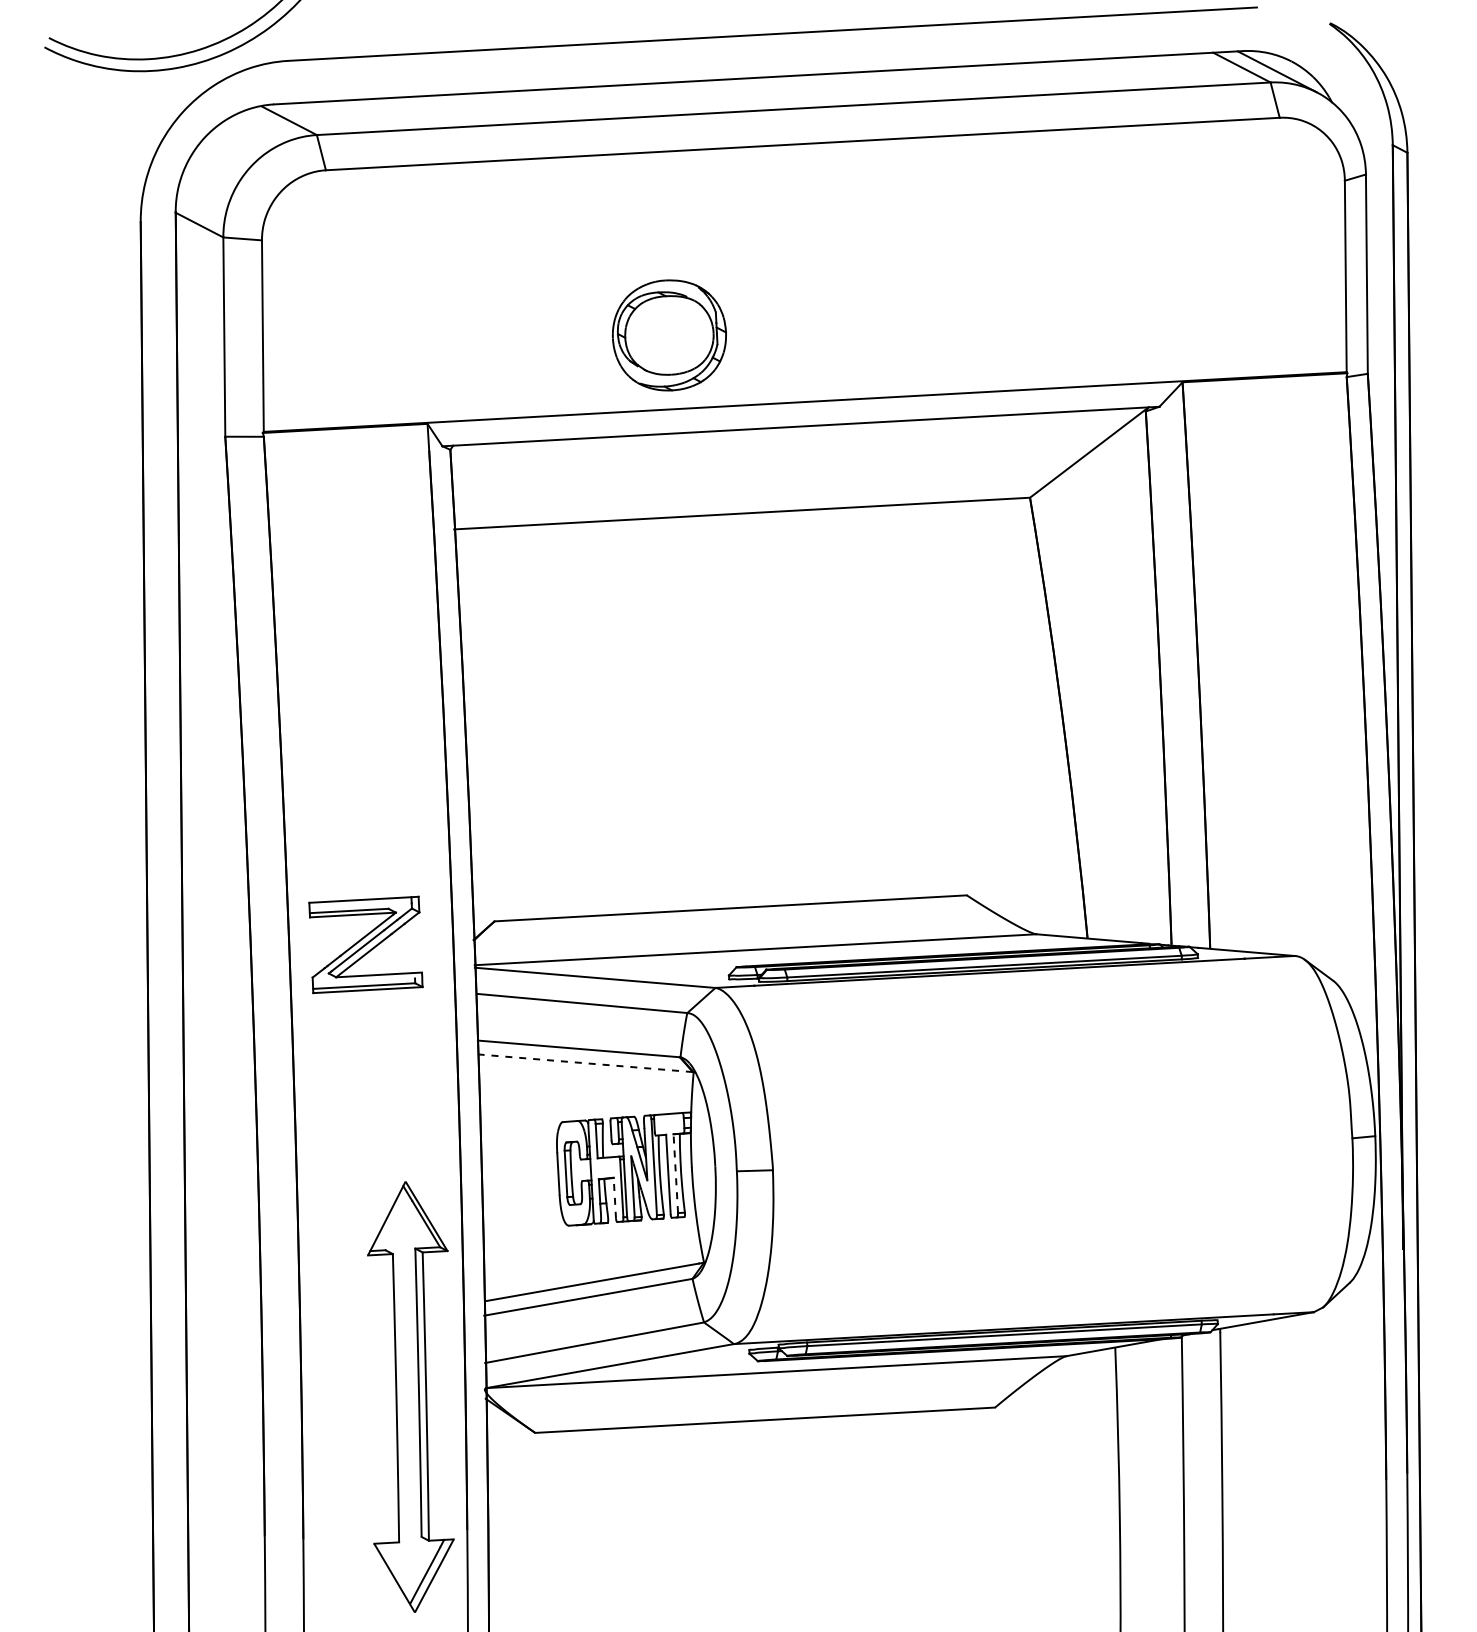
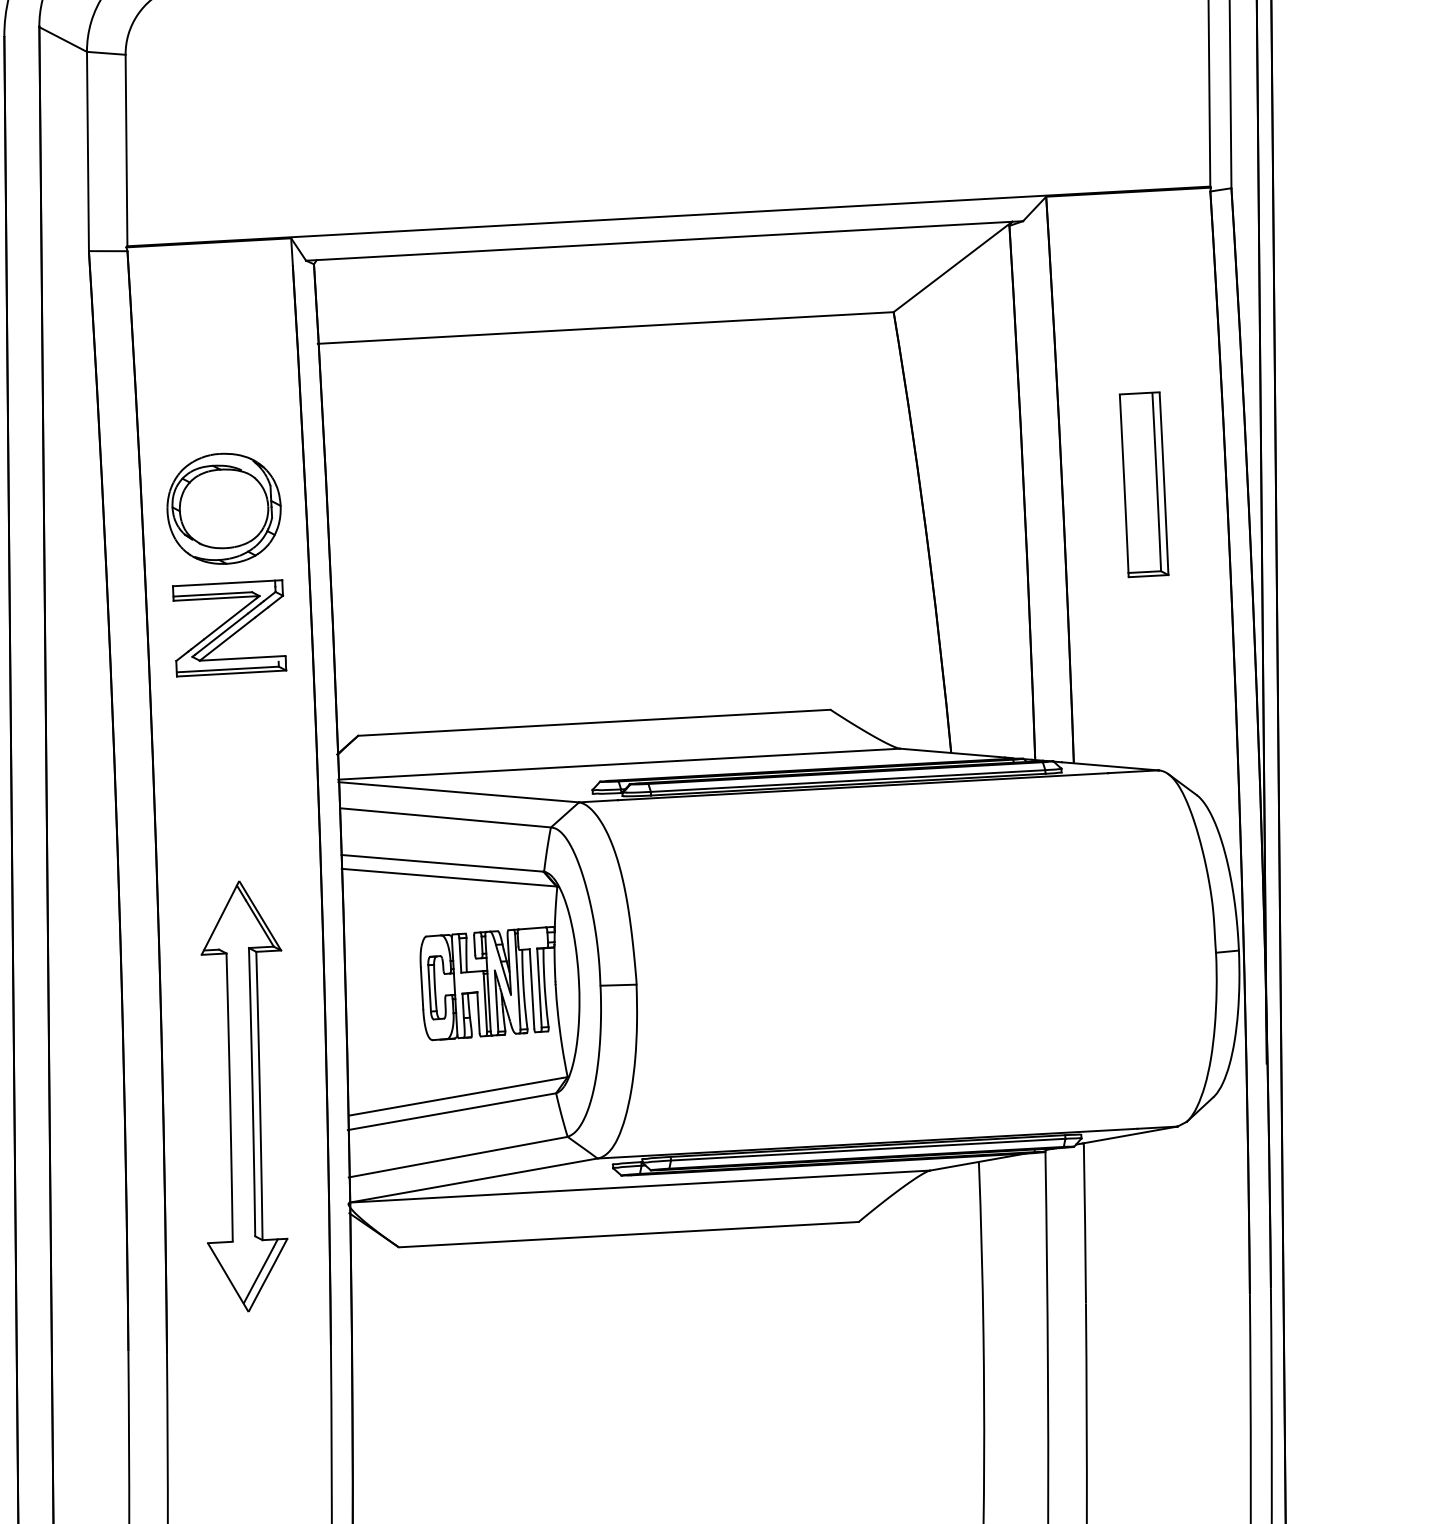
part: (669, 335) -> (224, 508), moved
part: (1280, 670) -> (1144, 484), added
part: (365, 944) -> (229, 627), moved
line: (585, 1063) -> (449, 877), dashed -> solid
line: (675, 1173) -> (539, 987), dashed -> solid
line: (614, 1198) -> (478, 1012), dashed -> solid
part: (410, 1396) -> (244, 1095), moved

